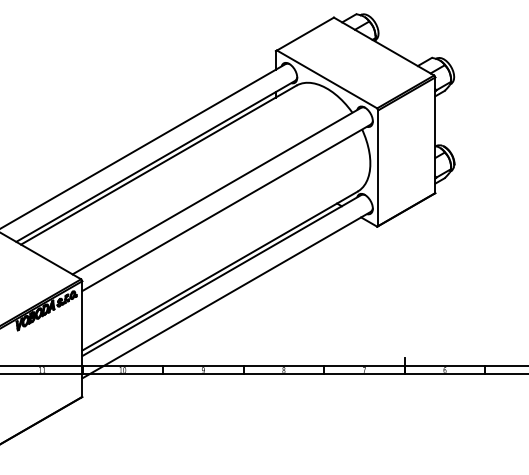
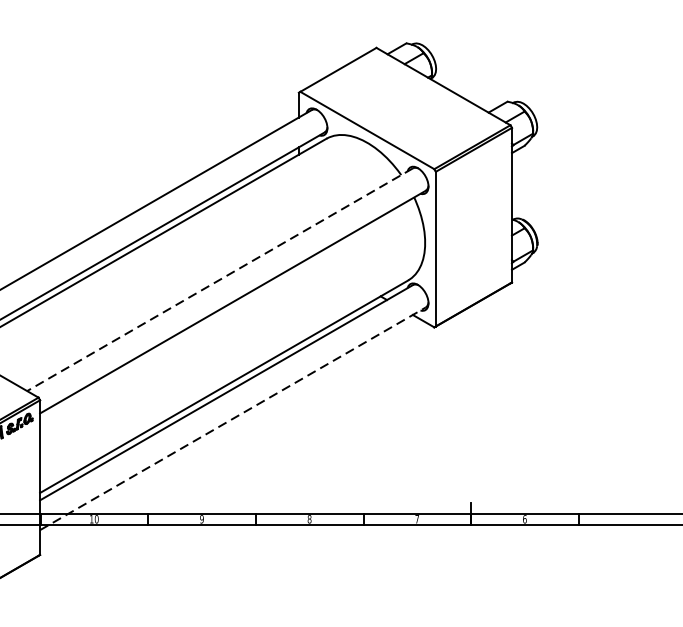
line: (216, 191) -> (219, 280), solid -> dashed
line: (226, 295) -> (232, 419), solid -> dashed

